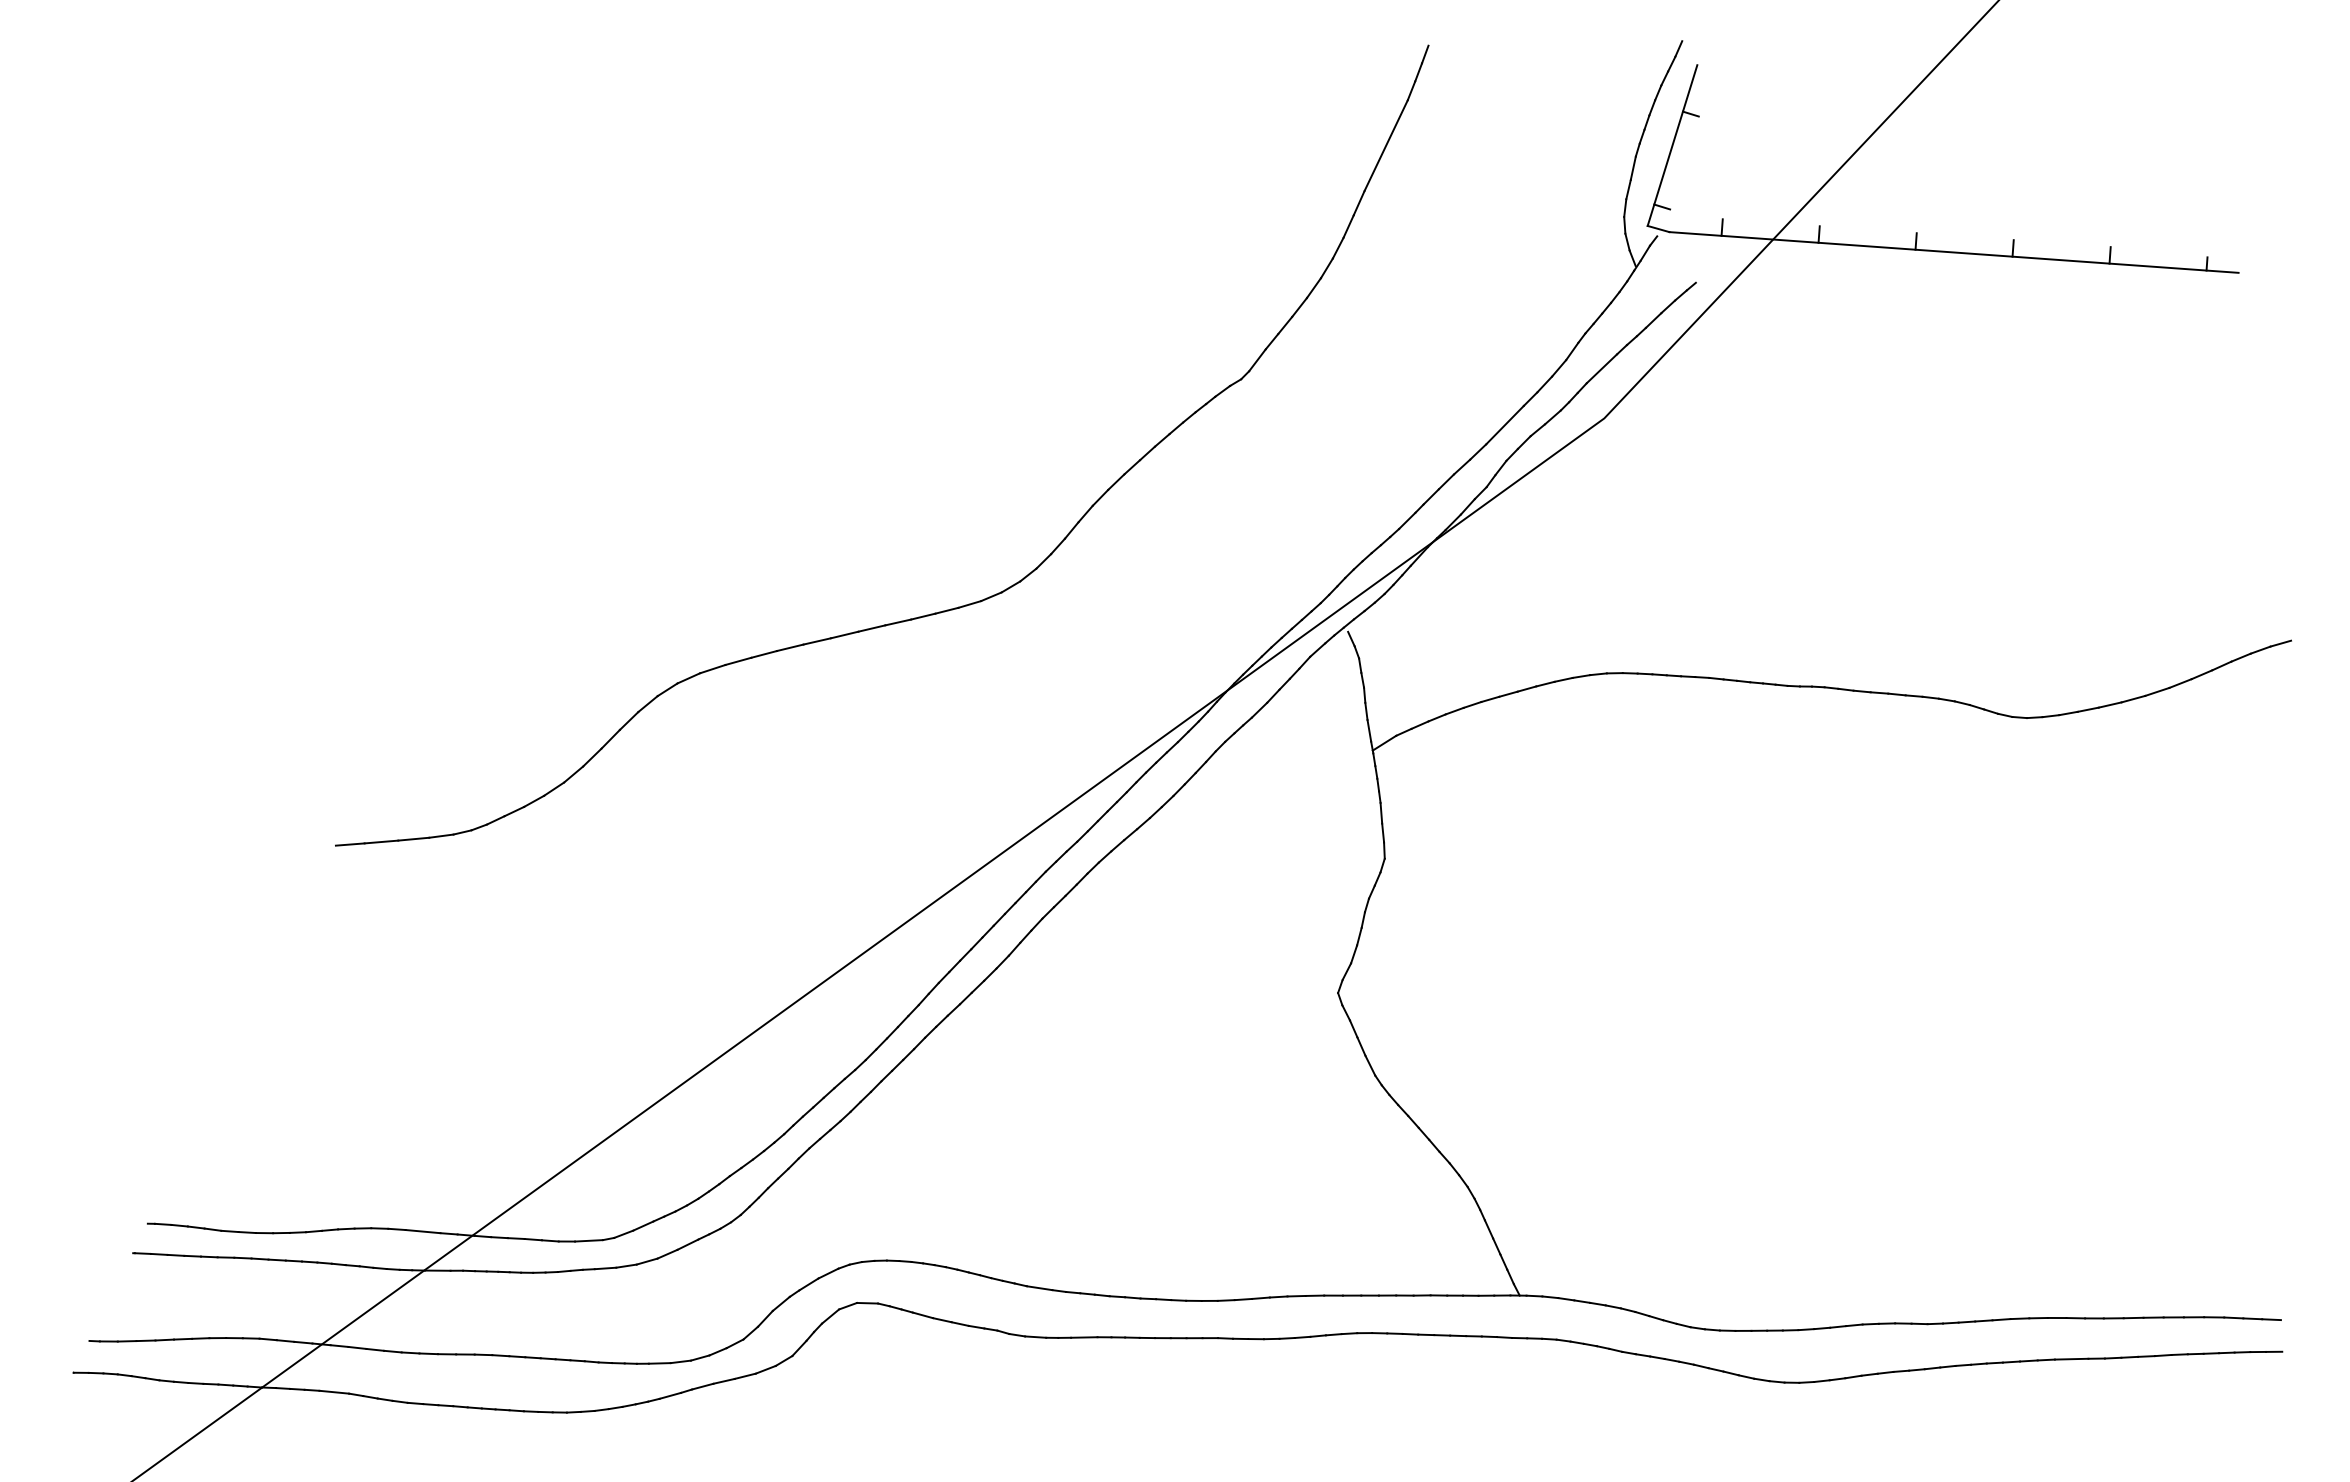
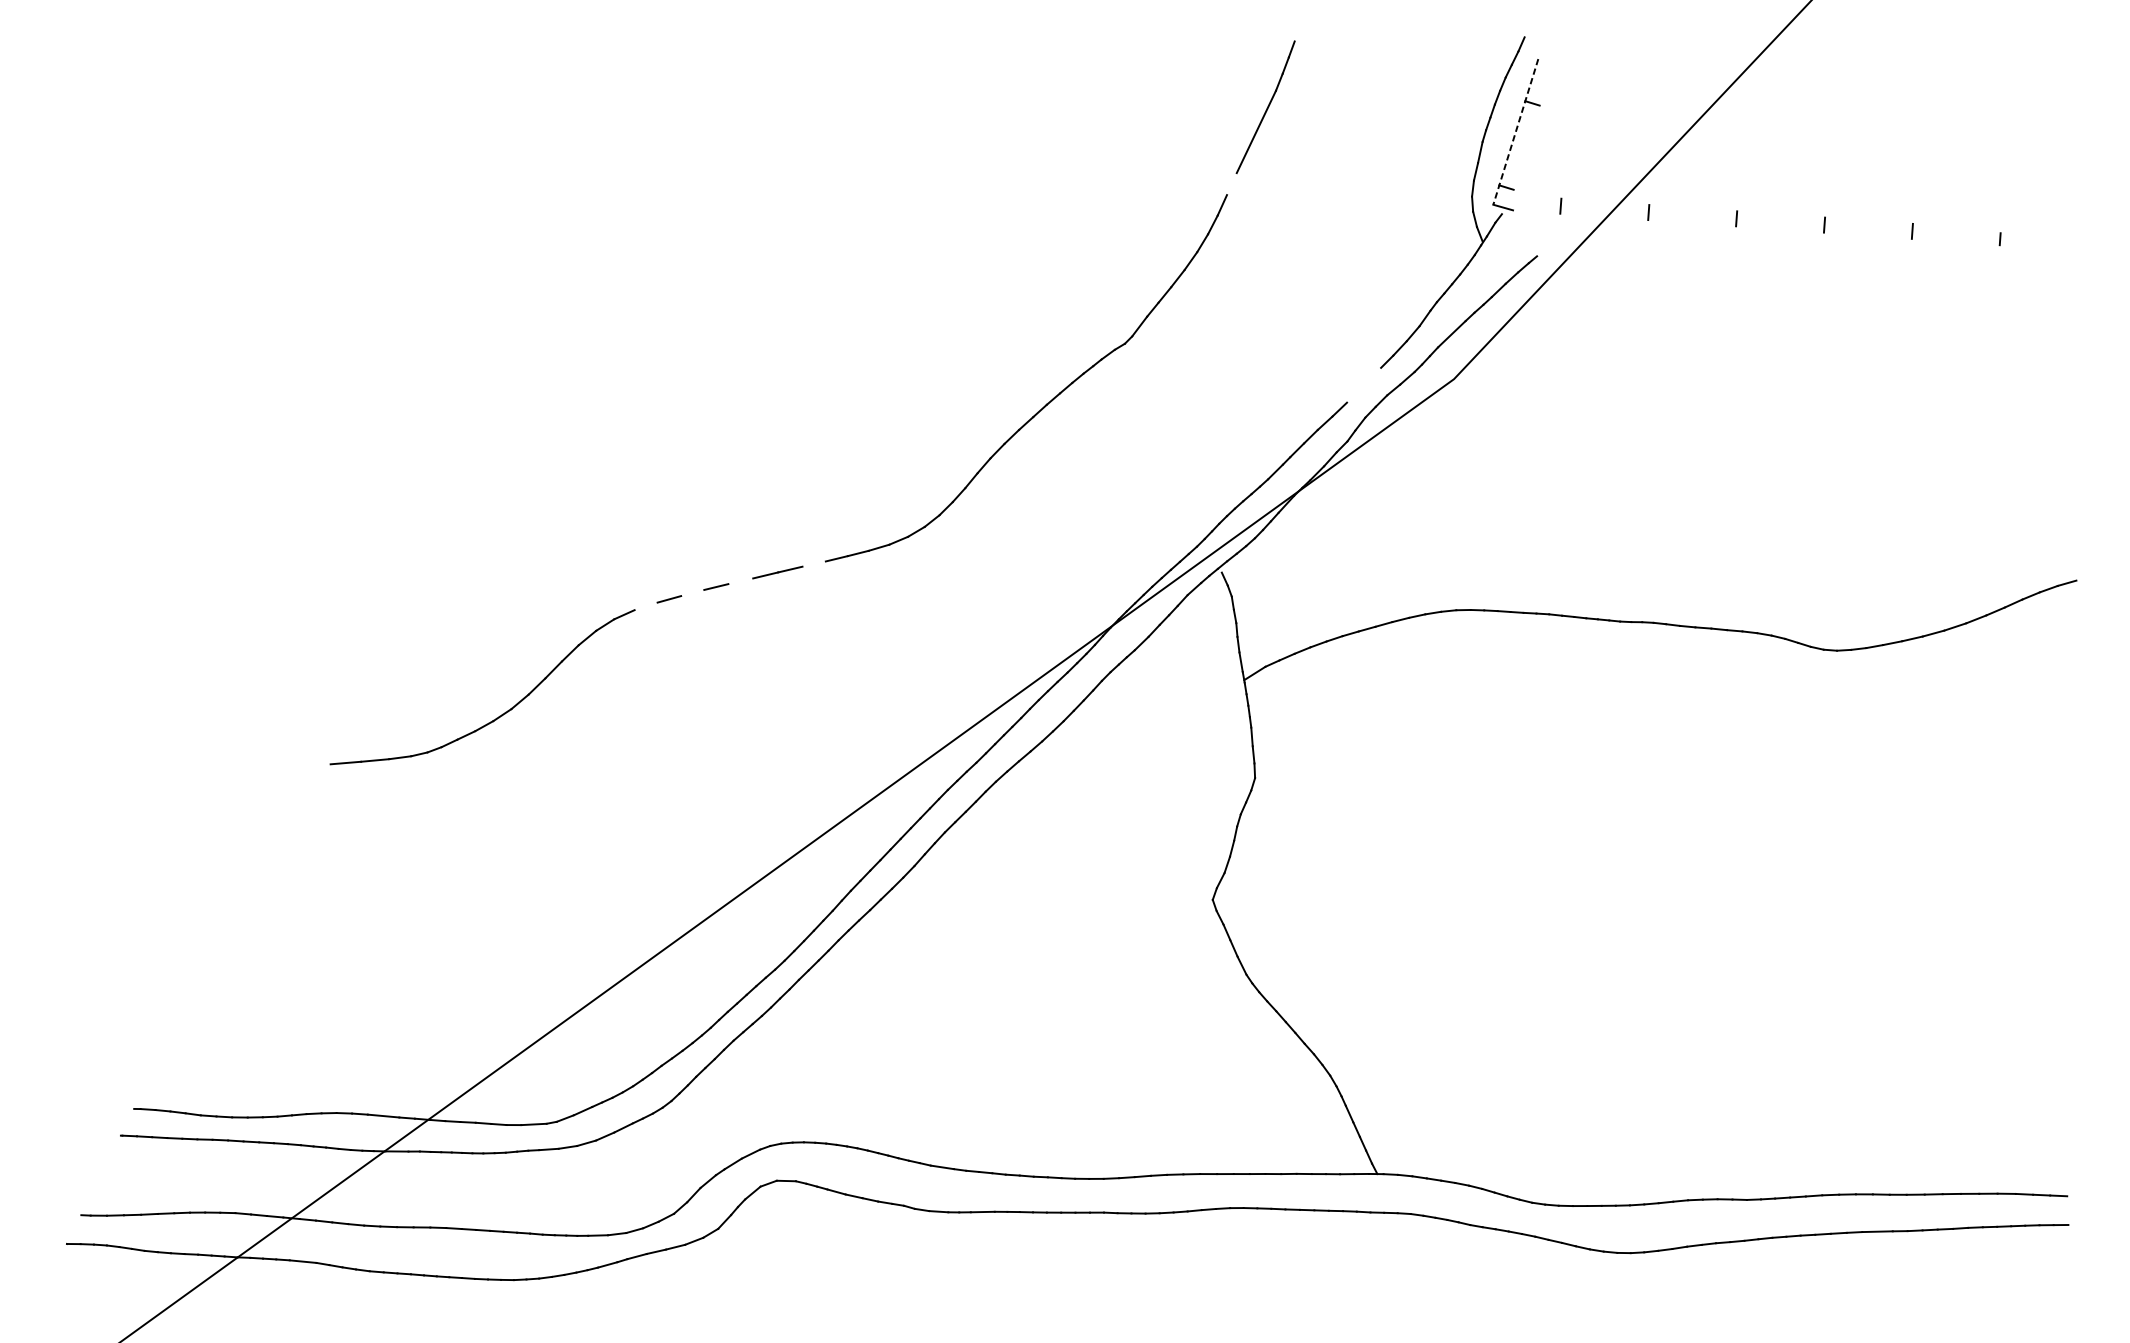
line: (1672, 146) -> (1515, 132), solid -> dashed
line: (1358, 203) -> (1231, 184), removed
line: (1953, 252) -> (1770, 228), removed
line: (1504, 424) -> (1363, 384), removed
line: (898, 622) -> (814, 564), removed
line: (816, 641) -> (740, 581), removed
line: (763, 654) -> (692, 593), removed
line: (712, 668) -> (645, 605), removed
line: (349, 844) -> (316, 765), removed

